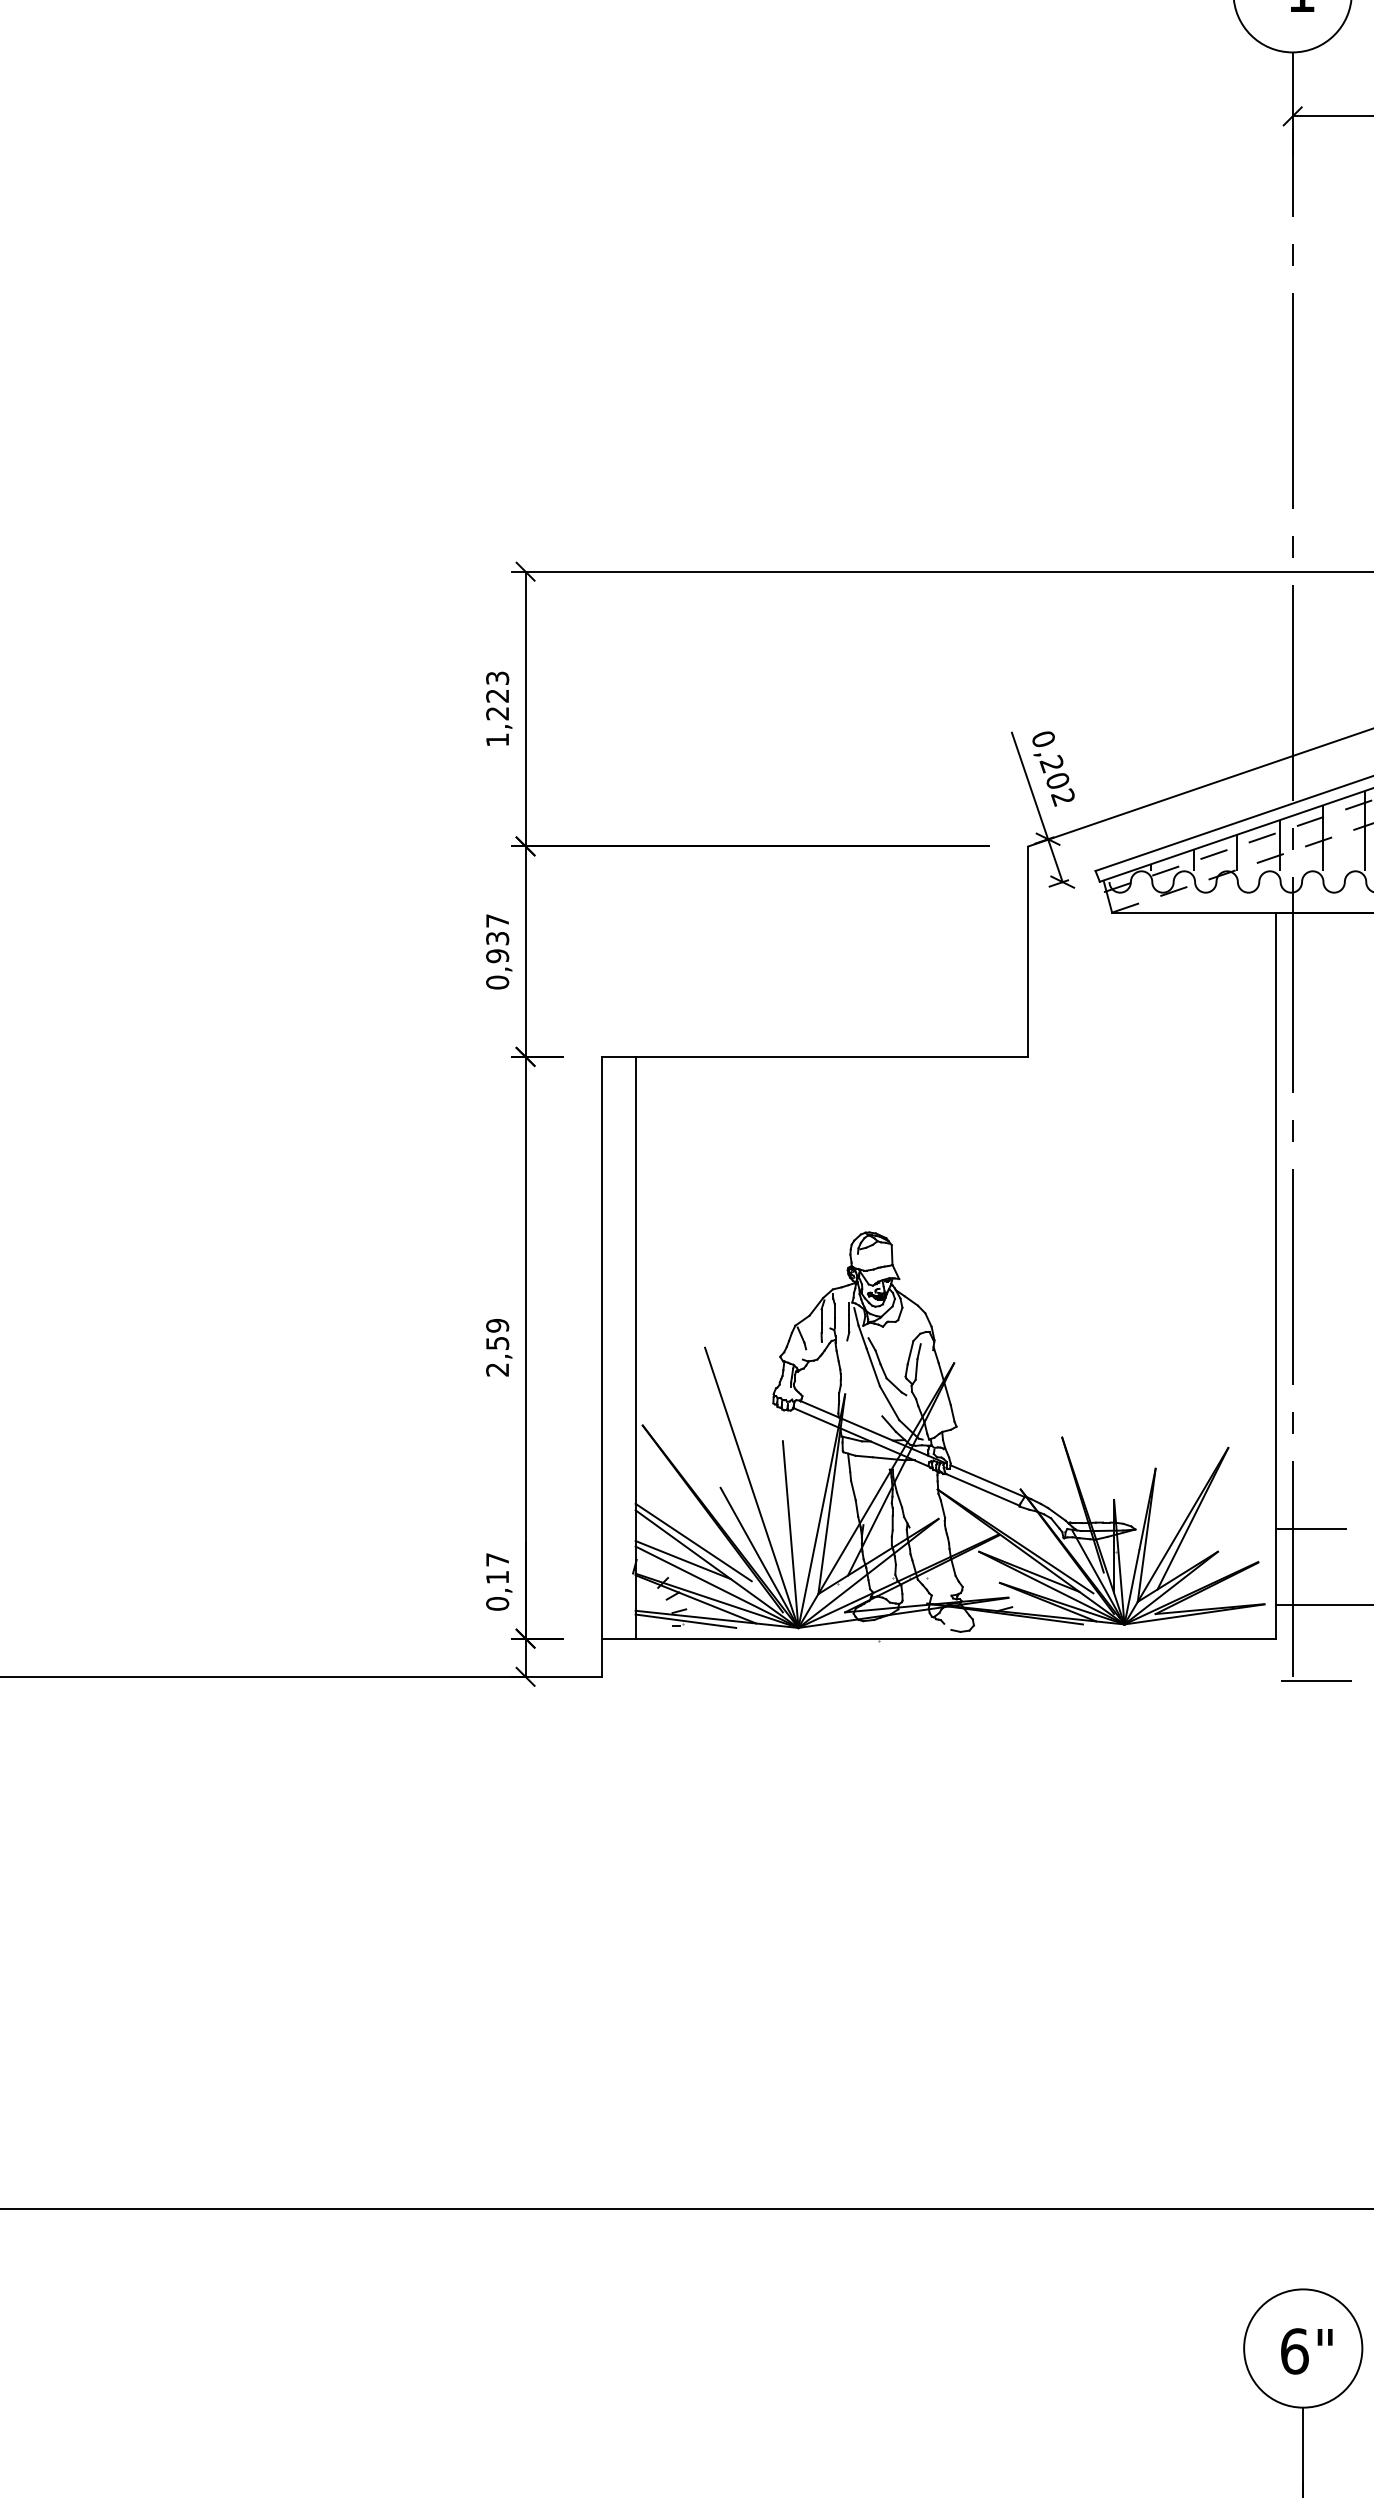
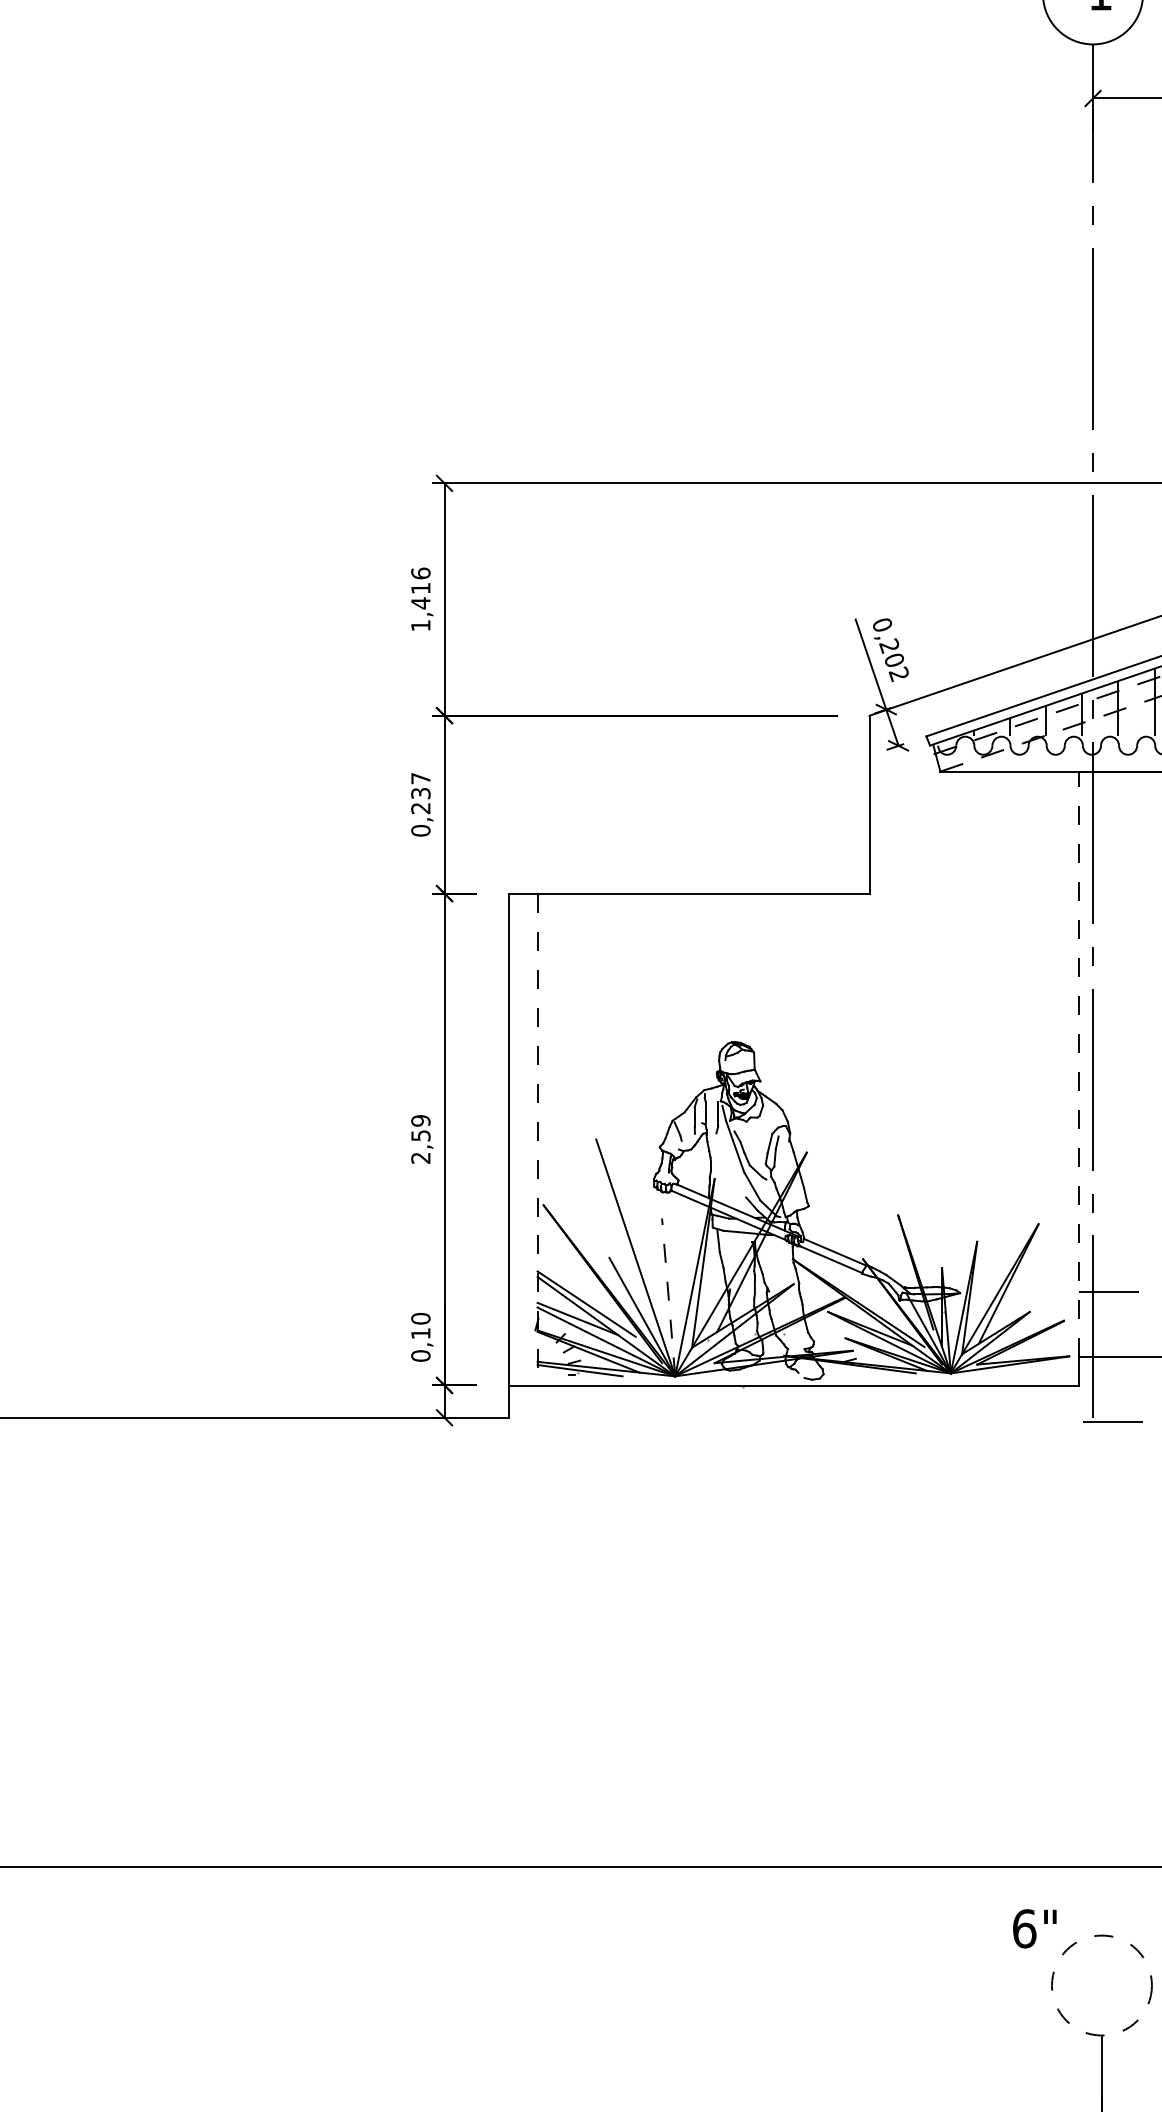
text: (497, 695) -> (420, 588), 1,223 -> 1,416
text: (497, 956) -> (420, 808), 0,937 -> 0,237
line: (1275, 1258) -> (1078, 1064), solid -> dashed
line: (635, 1347) -> (537, 1139), solid -> dashed
line: (790, 1534) -> (668, 1297), solid -> dashed
text: (497, 1559) -> (420, 1318), 0,17 -> 0,10
circle: (1303, 2348) -> (1102, 1985), solid -> dashed
text: (1306, 2351) -> (1034, 1928), moved

